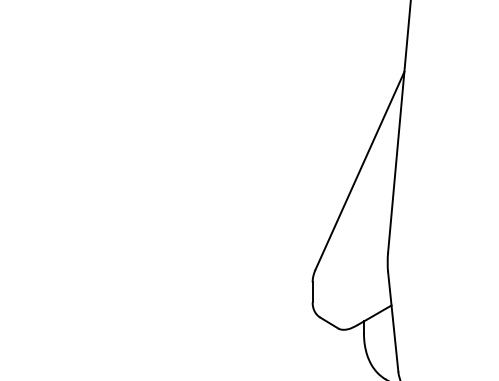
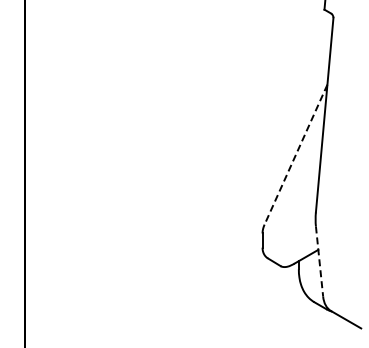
line: (360, 170) -> (296, 154), solid -> dashed
line: (393, 323) -> (319, 262), solid -> dashed

